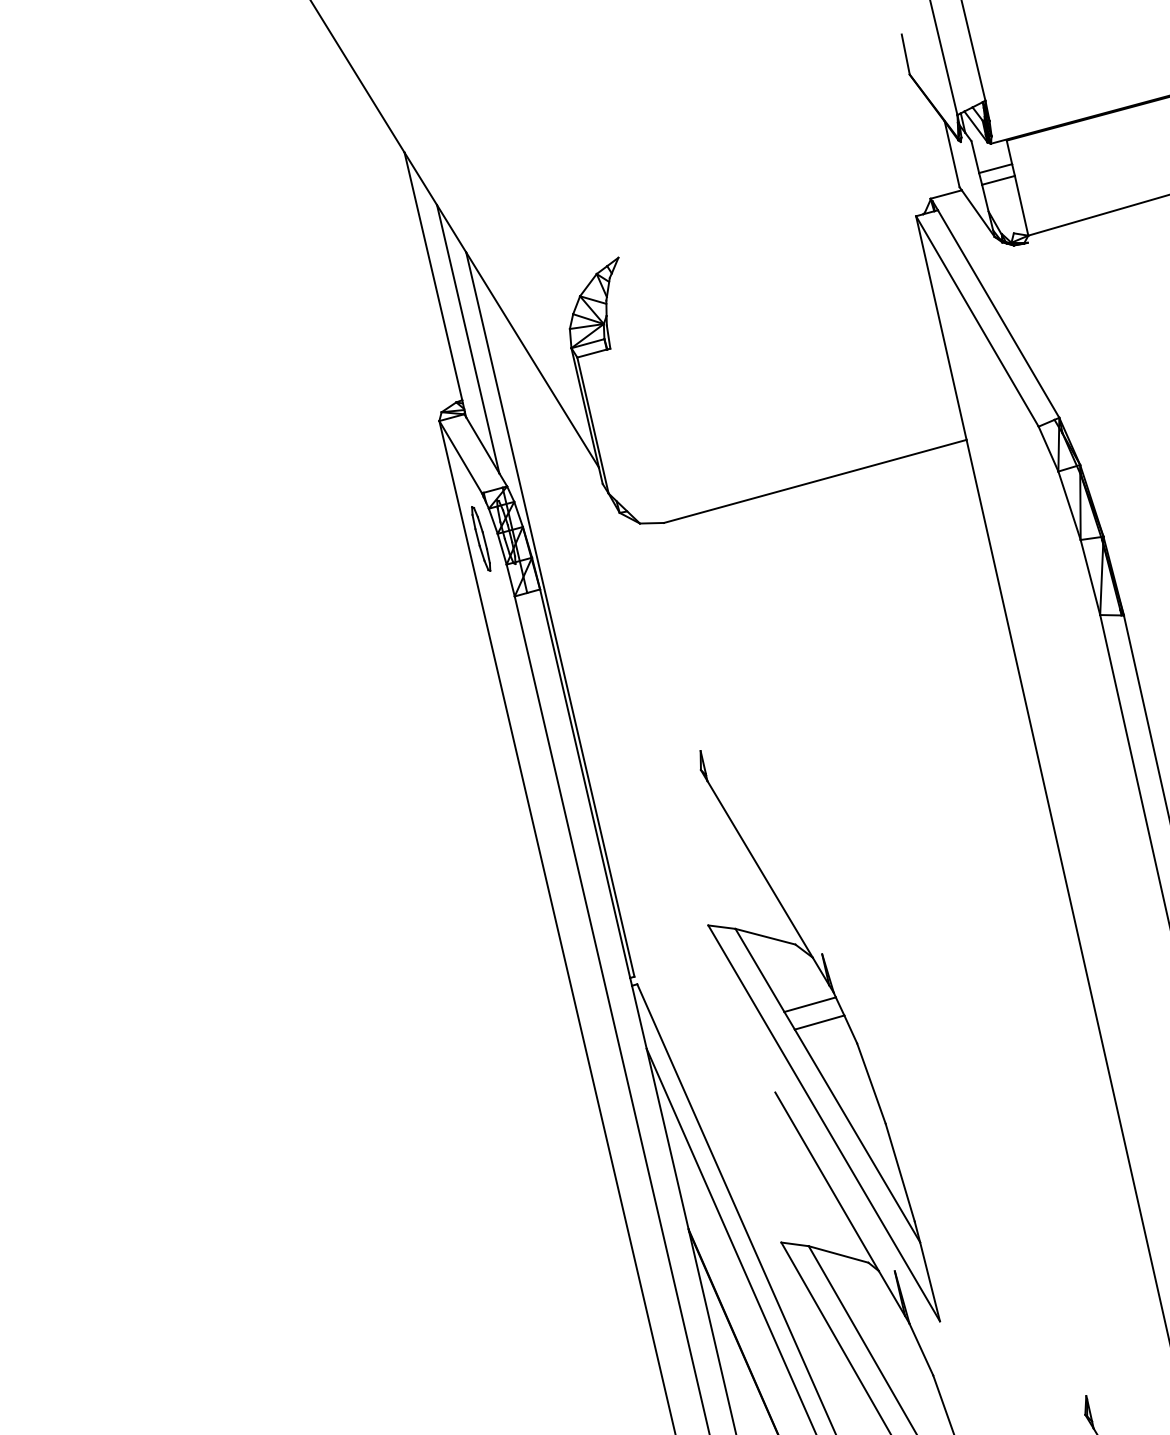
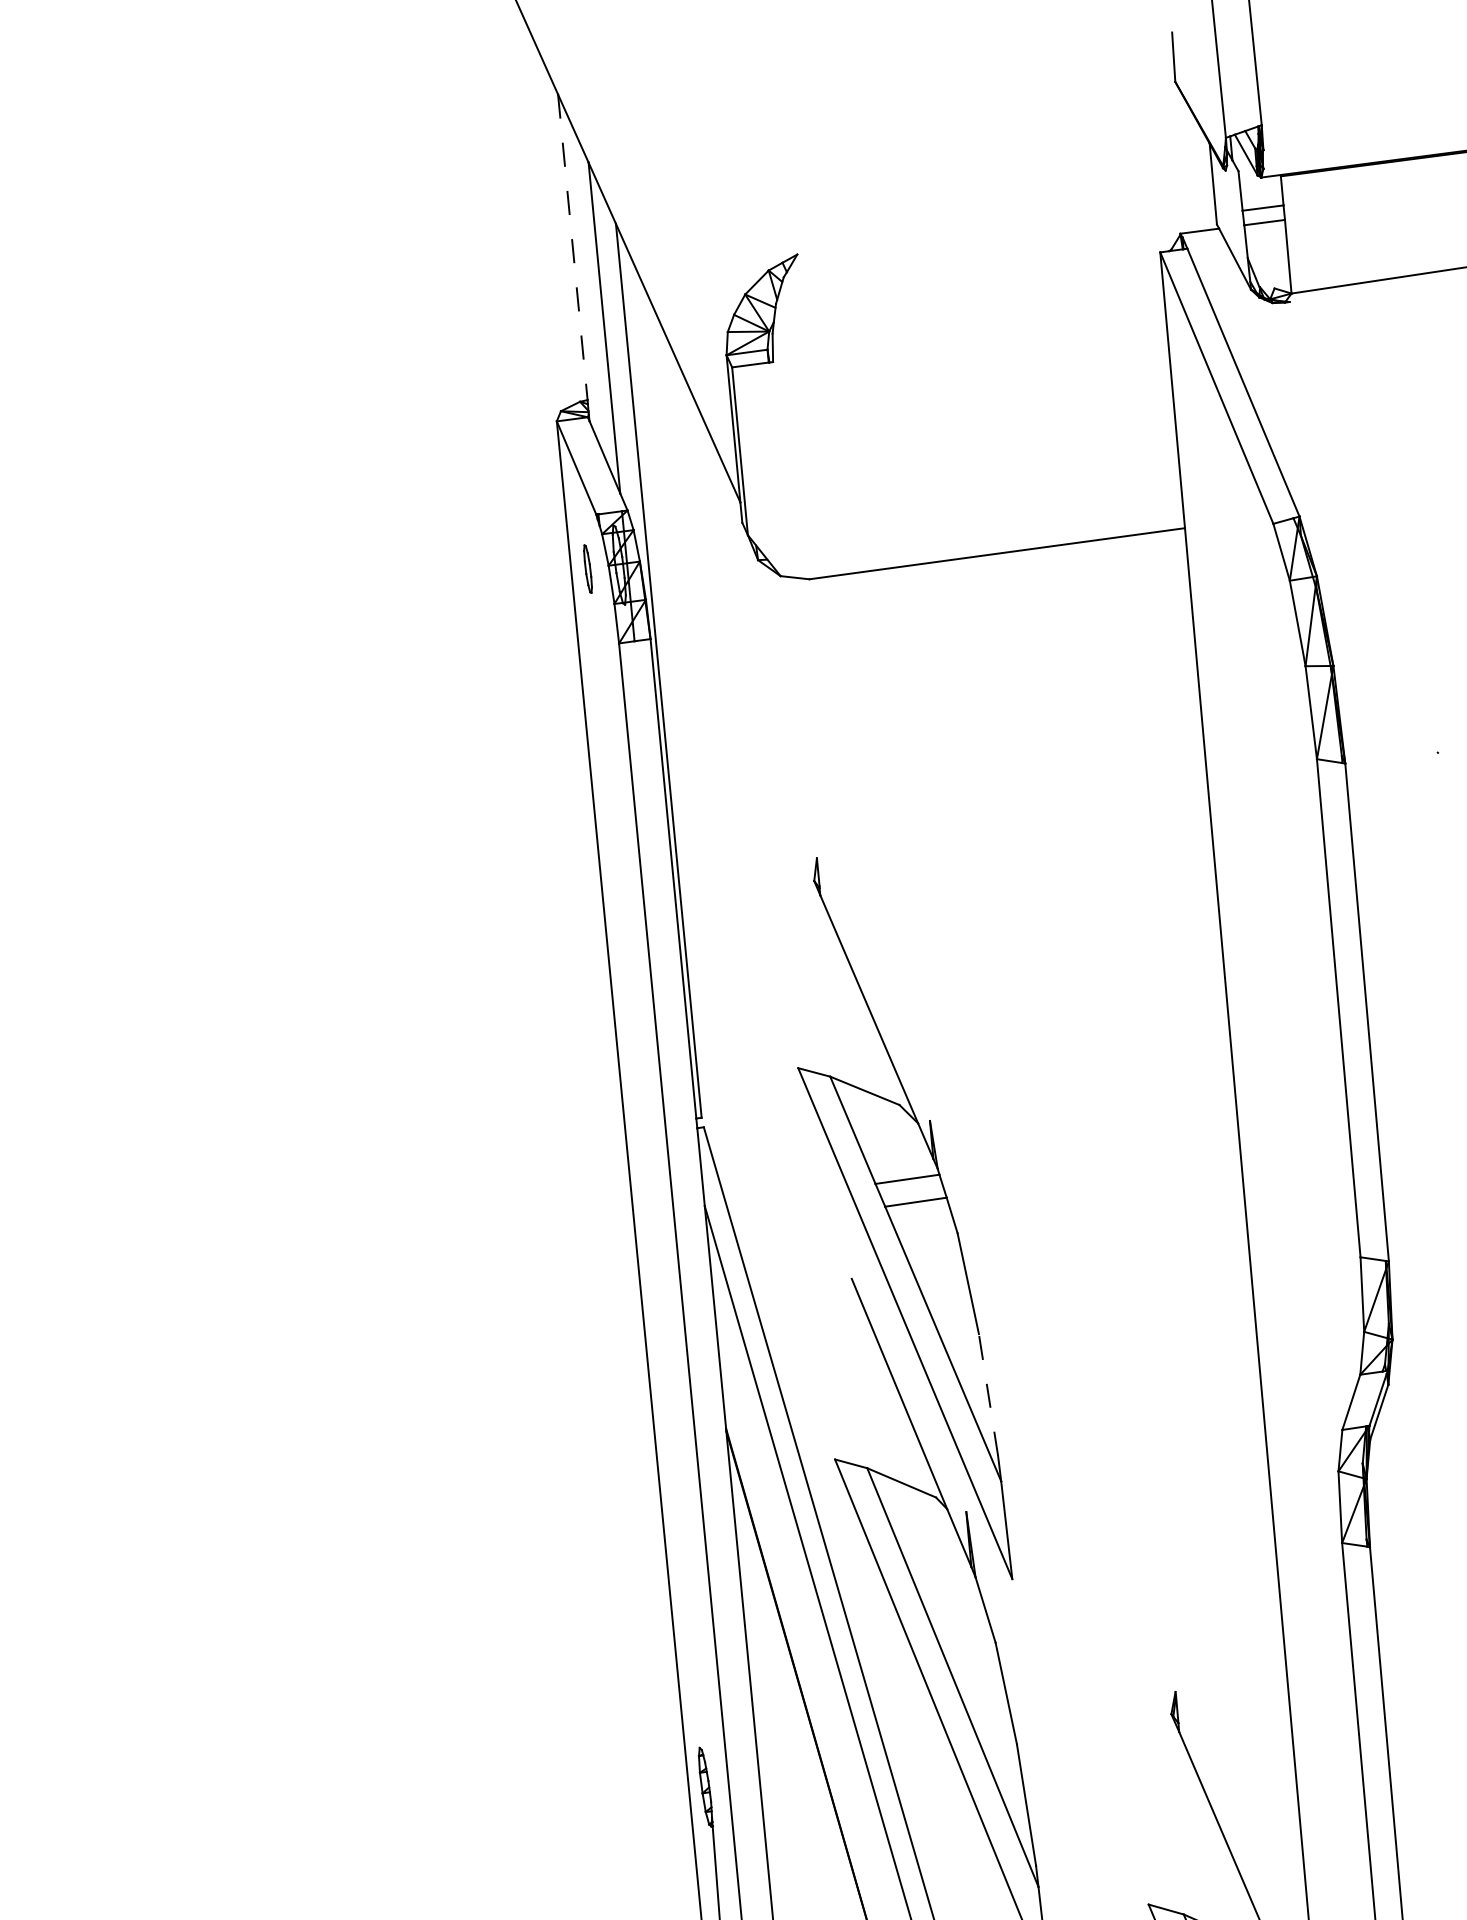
line: (433, 276) -> (572, 247), solid -> dashed
part: (480, 538) -> (587, 568), size x0.6
line: (900, 1172) -> (988, 1394), solid -> dashed

